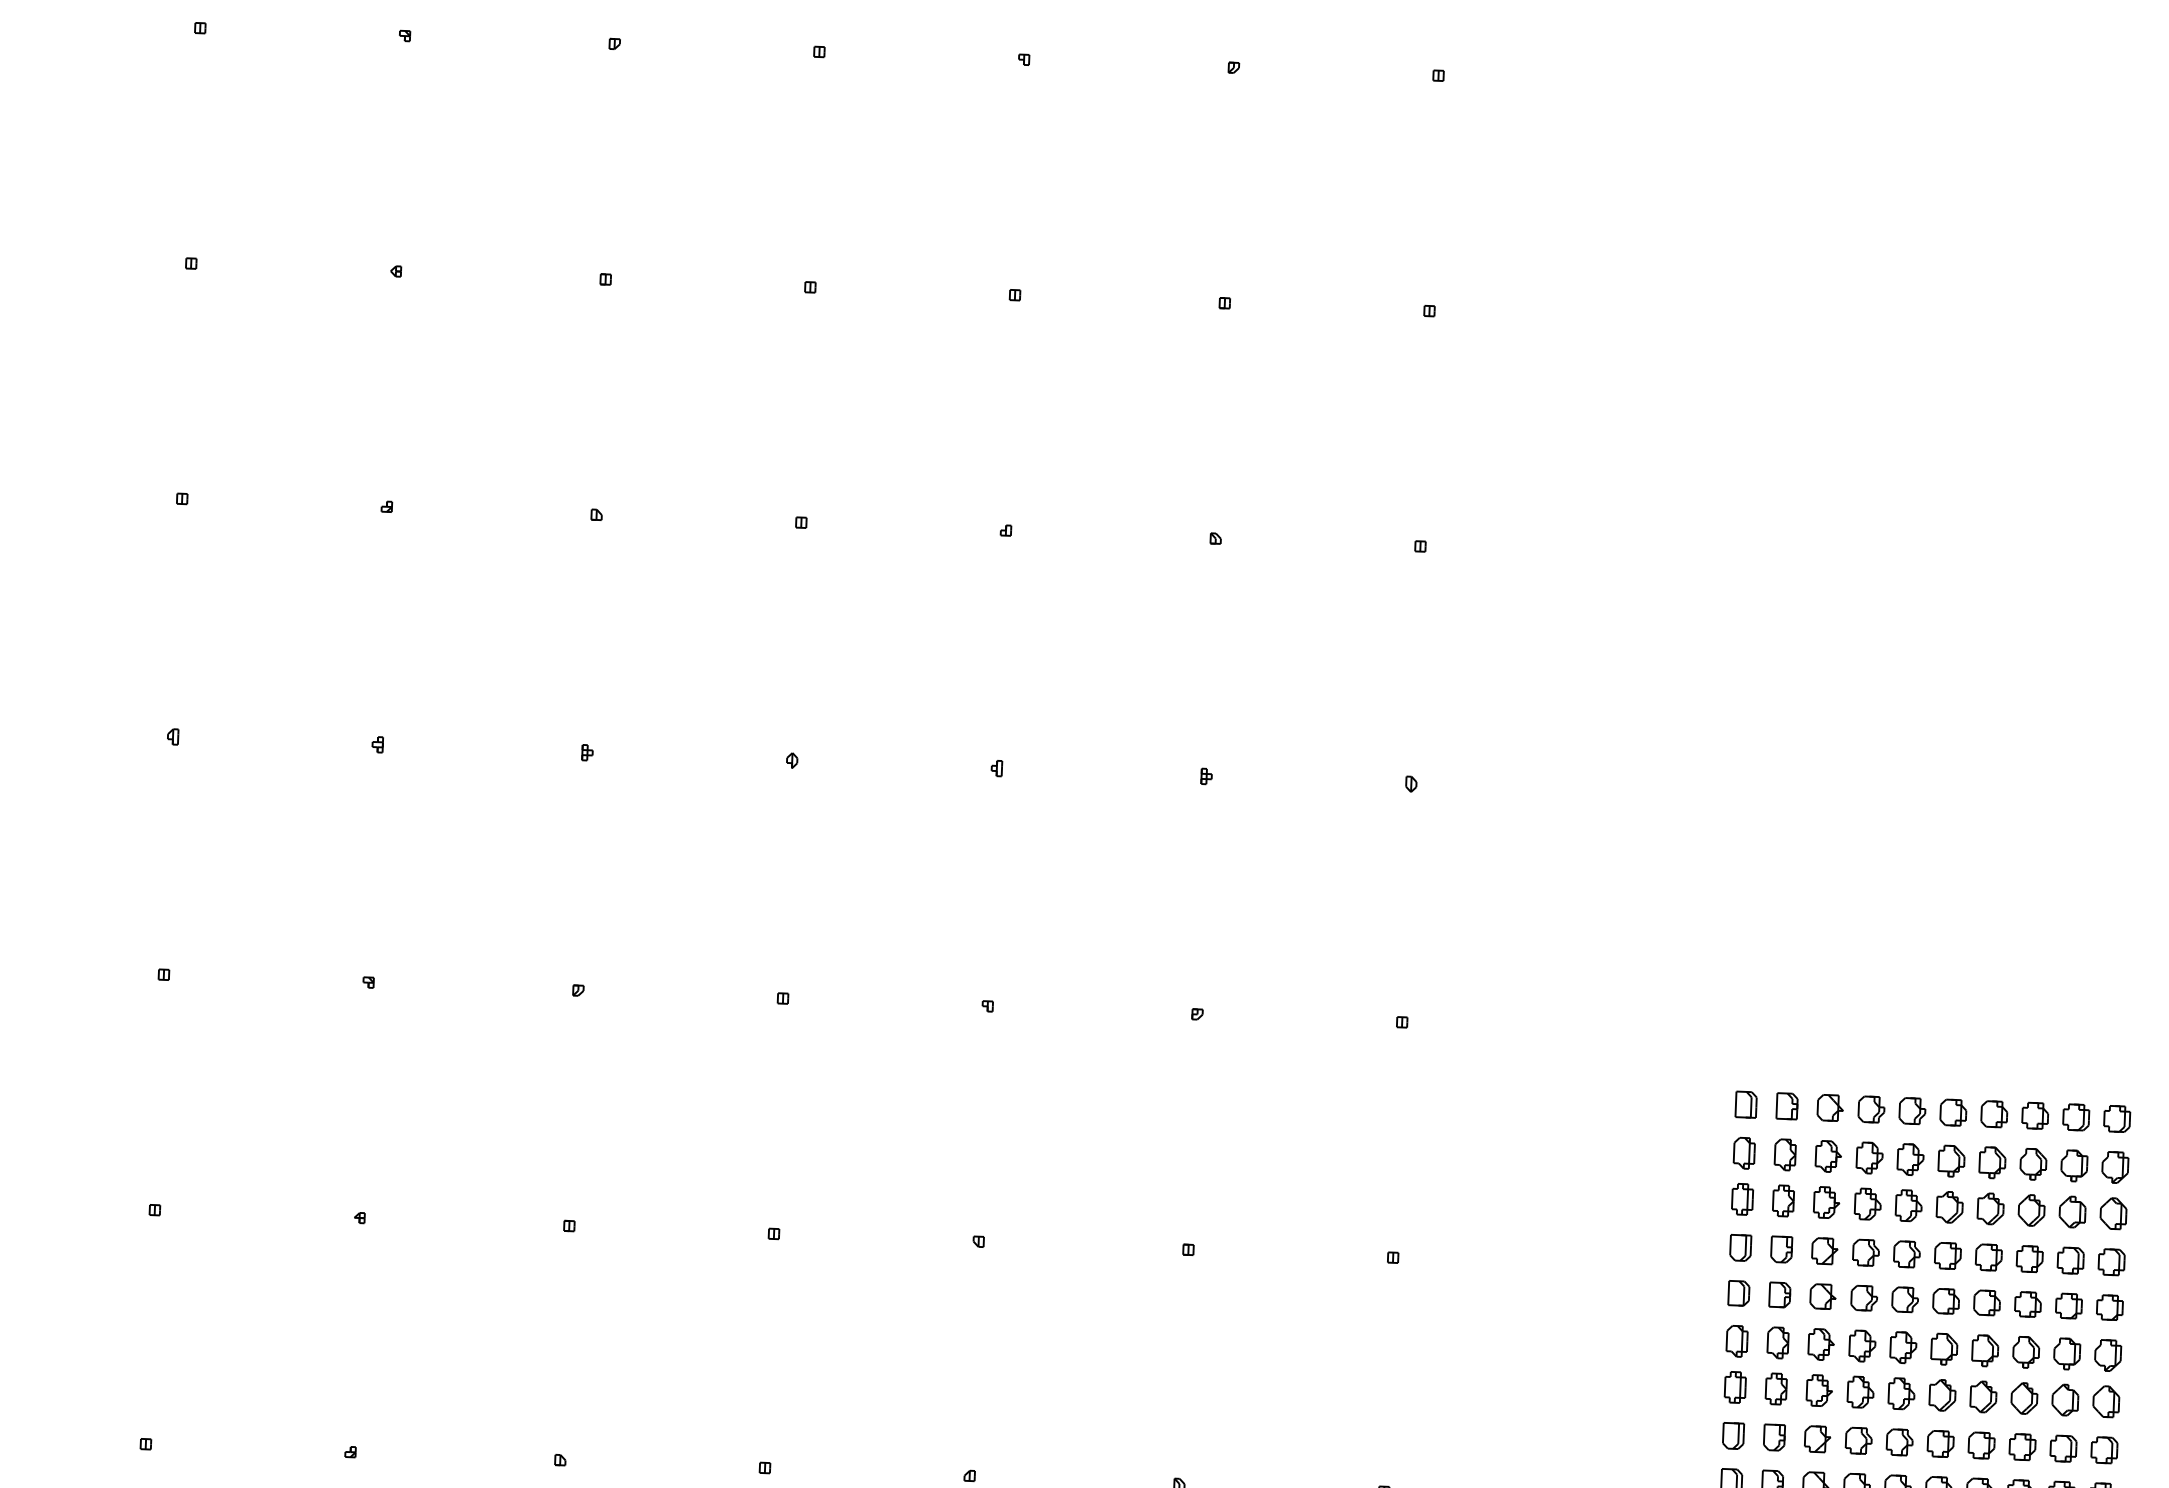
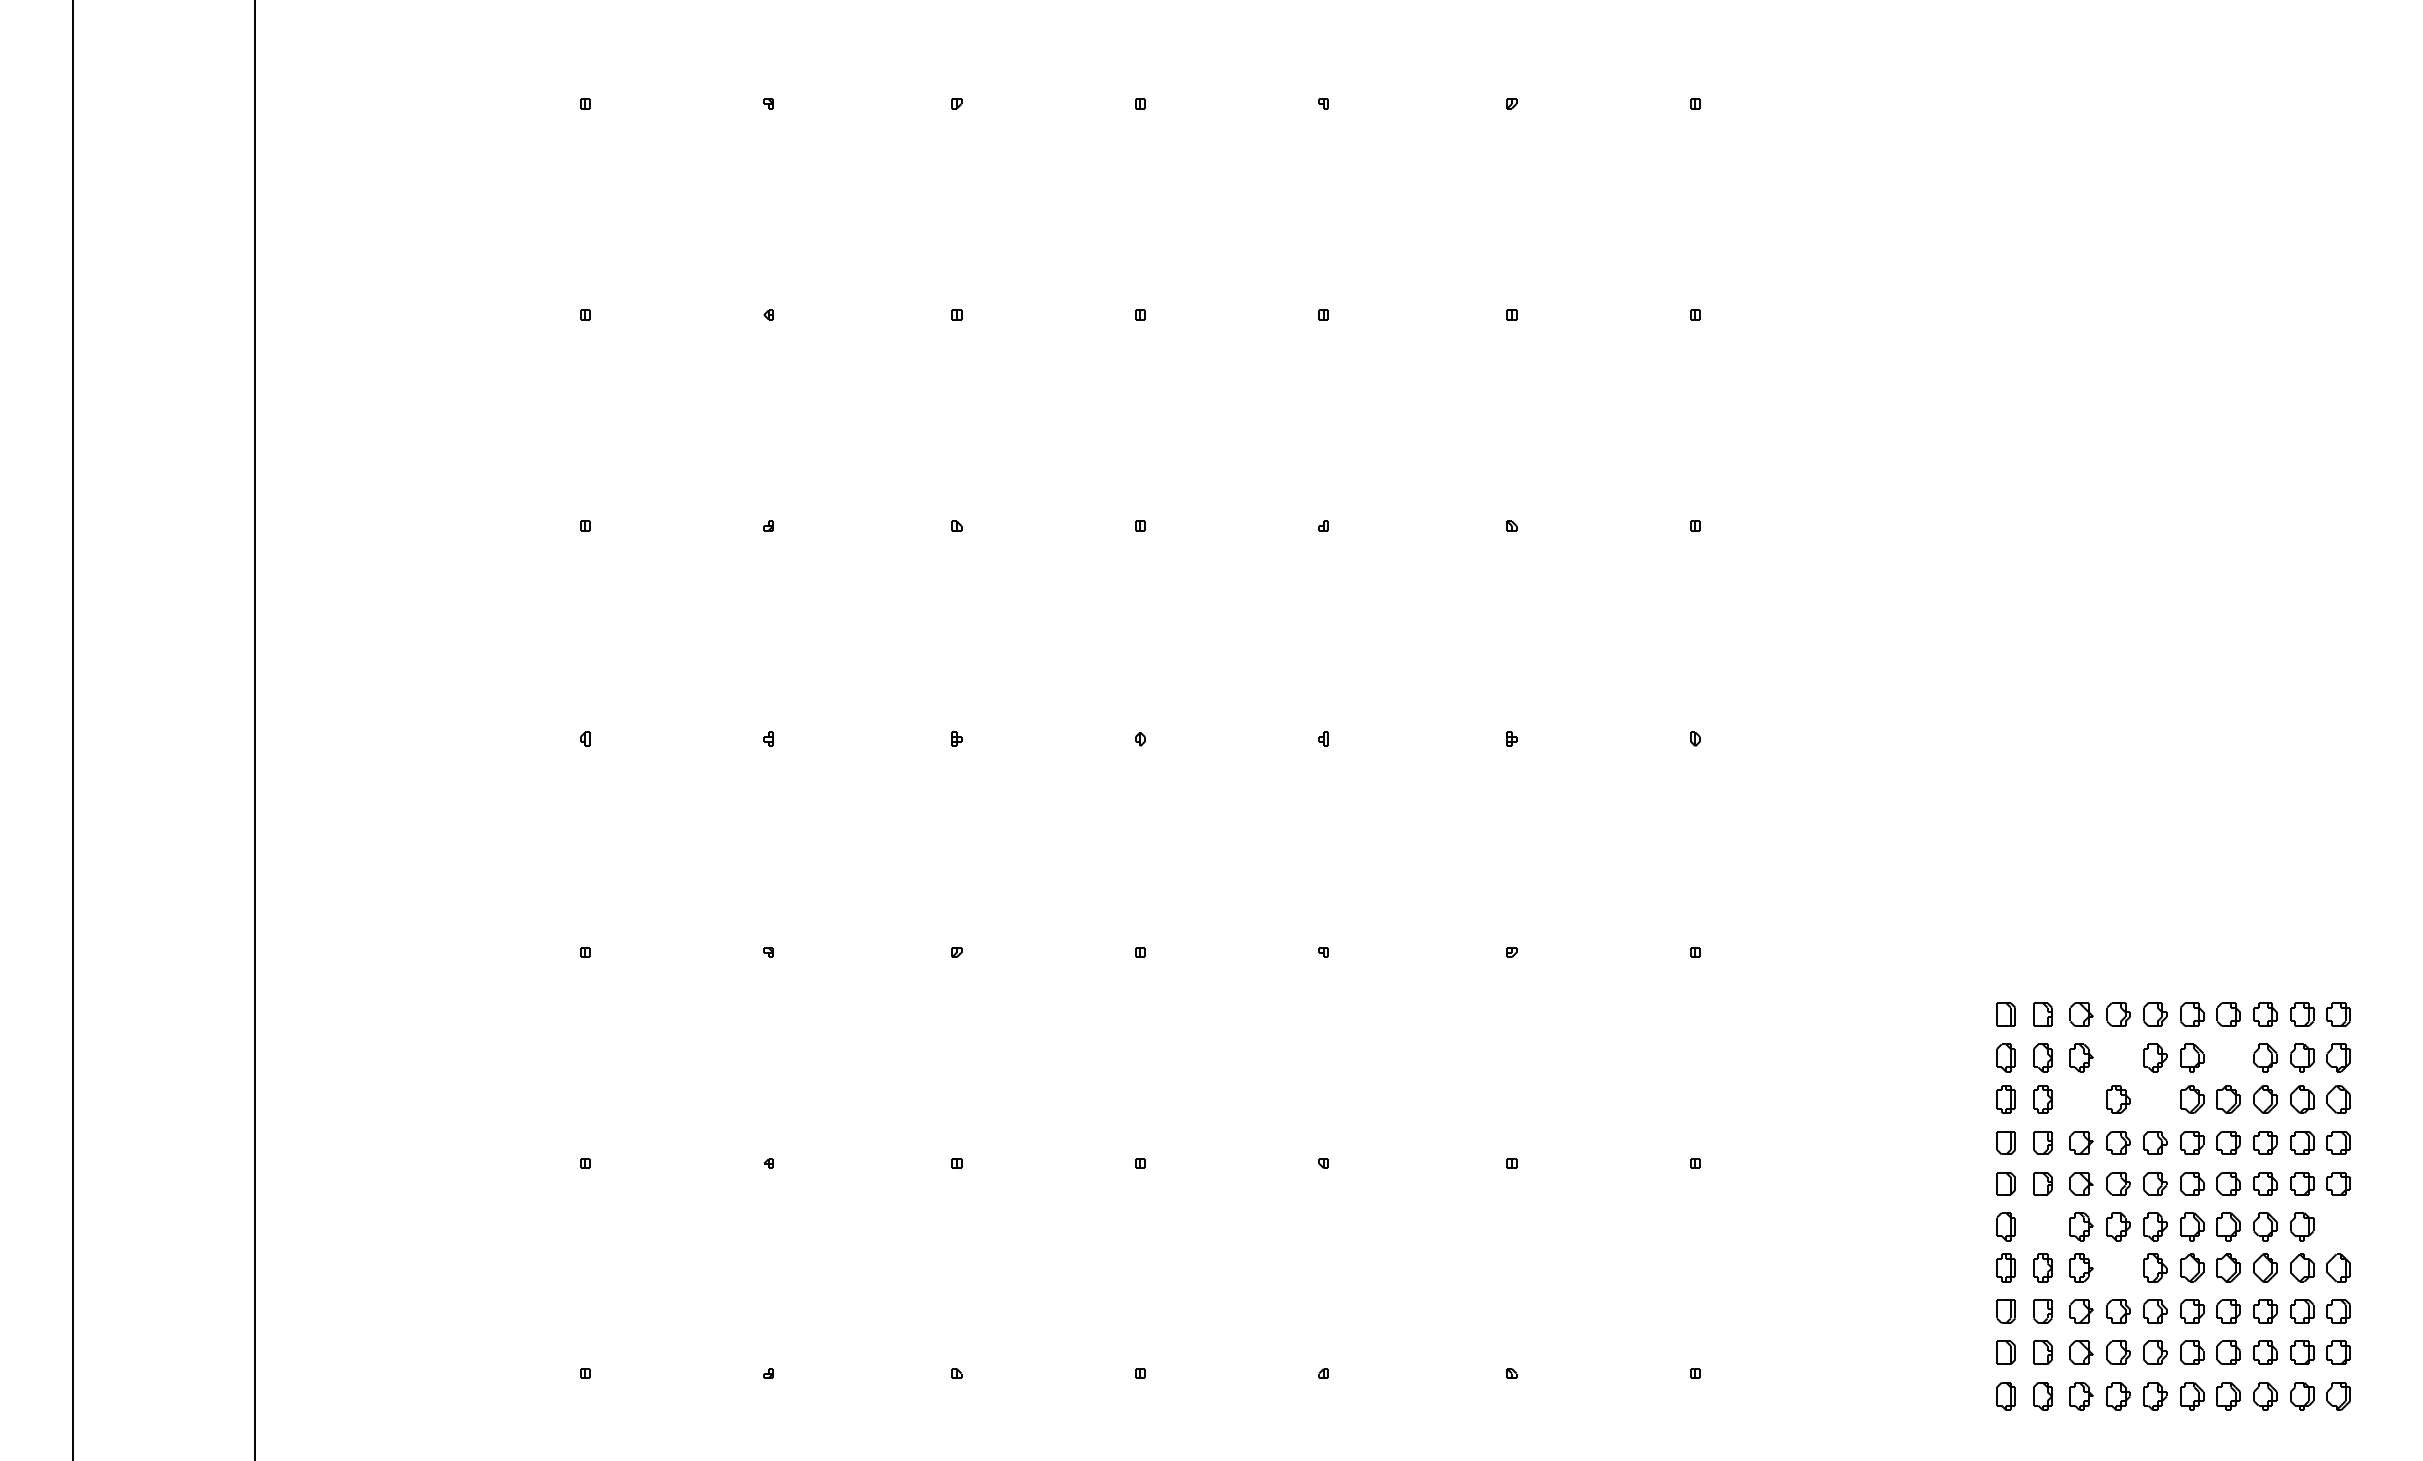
part: (1869, 1157) -> (2118, 1057), removed
part: (1992, 1162) -> (2228, 1057), removed
part: (1826, 1202) -> (2081, 1099), removed
part: (1909, 1205) -> (2155, 1099), removed
part: (1777, 1342) -> (2042, 1226), removed
part: (2107, 1355) -> (2338, 1226), removed
part: (1860, 1391) -> (2118, 1267), removed

